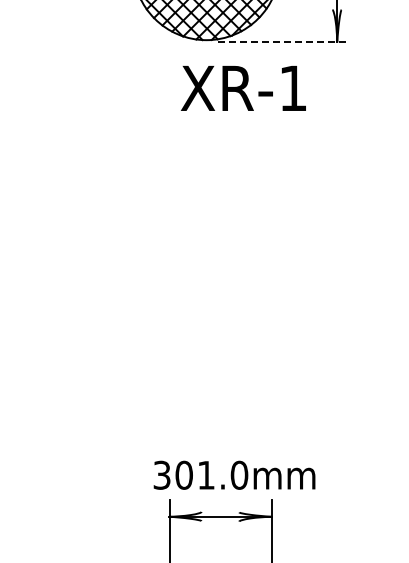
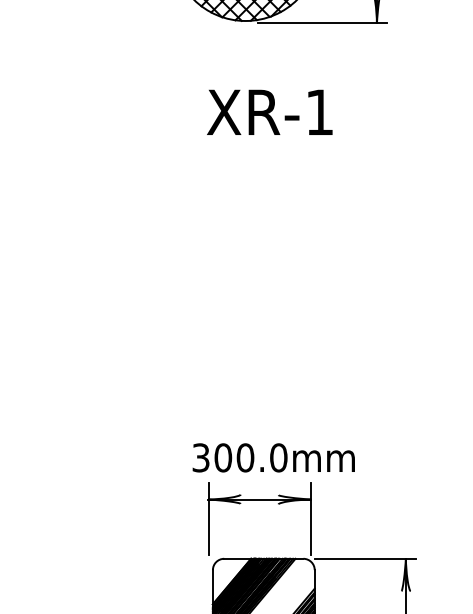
line: (283, 42) -> (322, 23), dashed -> solid
text: (243, 87) -> (269, 111), moved
text: (206, 474) -> (245, 457), 301.0mm -> 300.0mm

